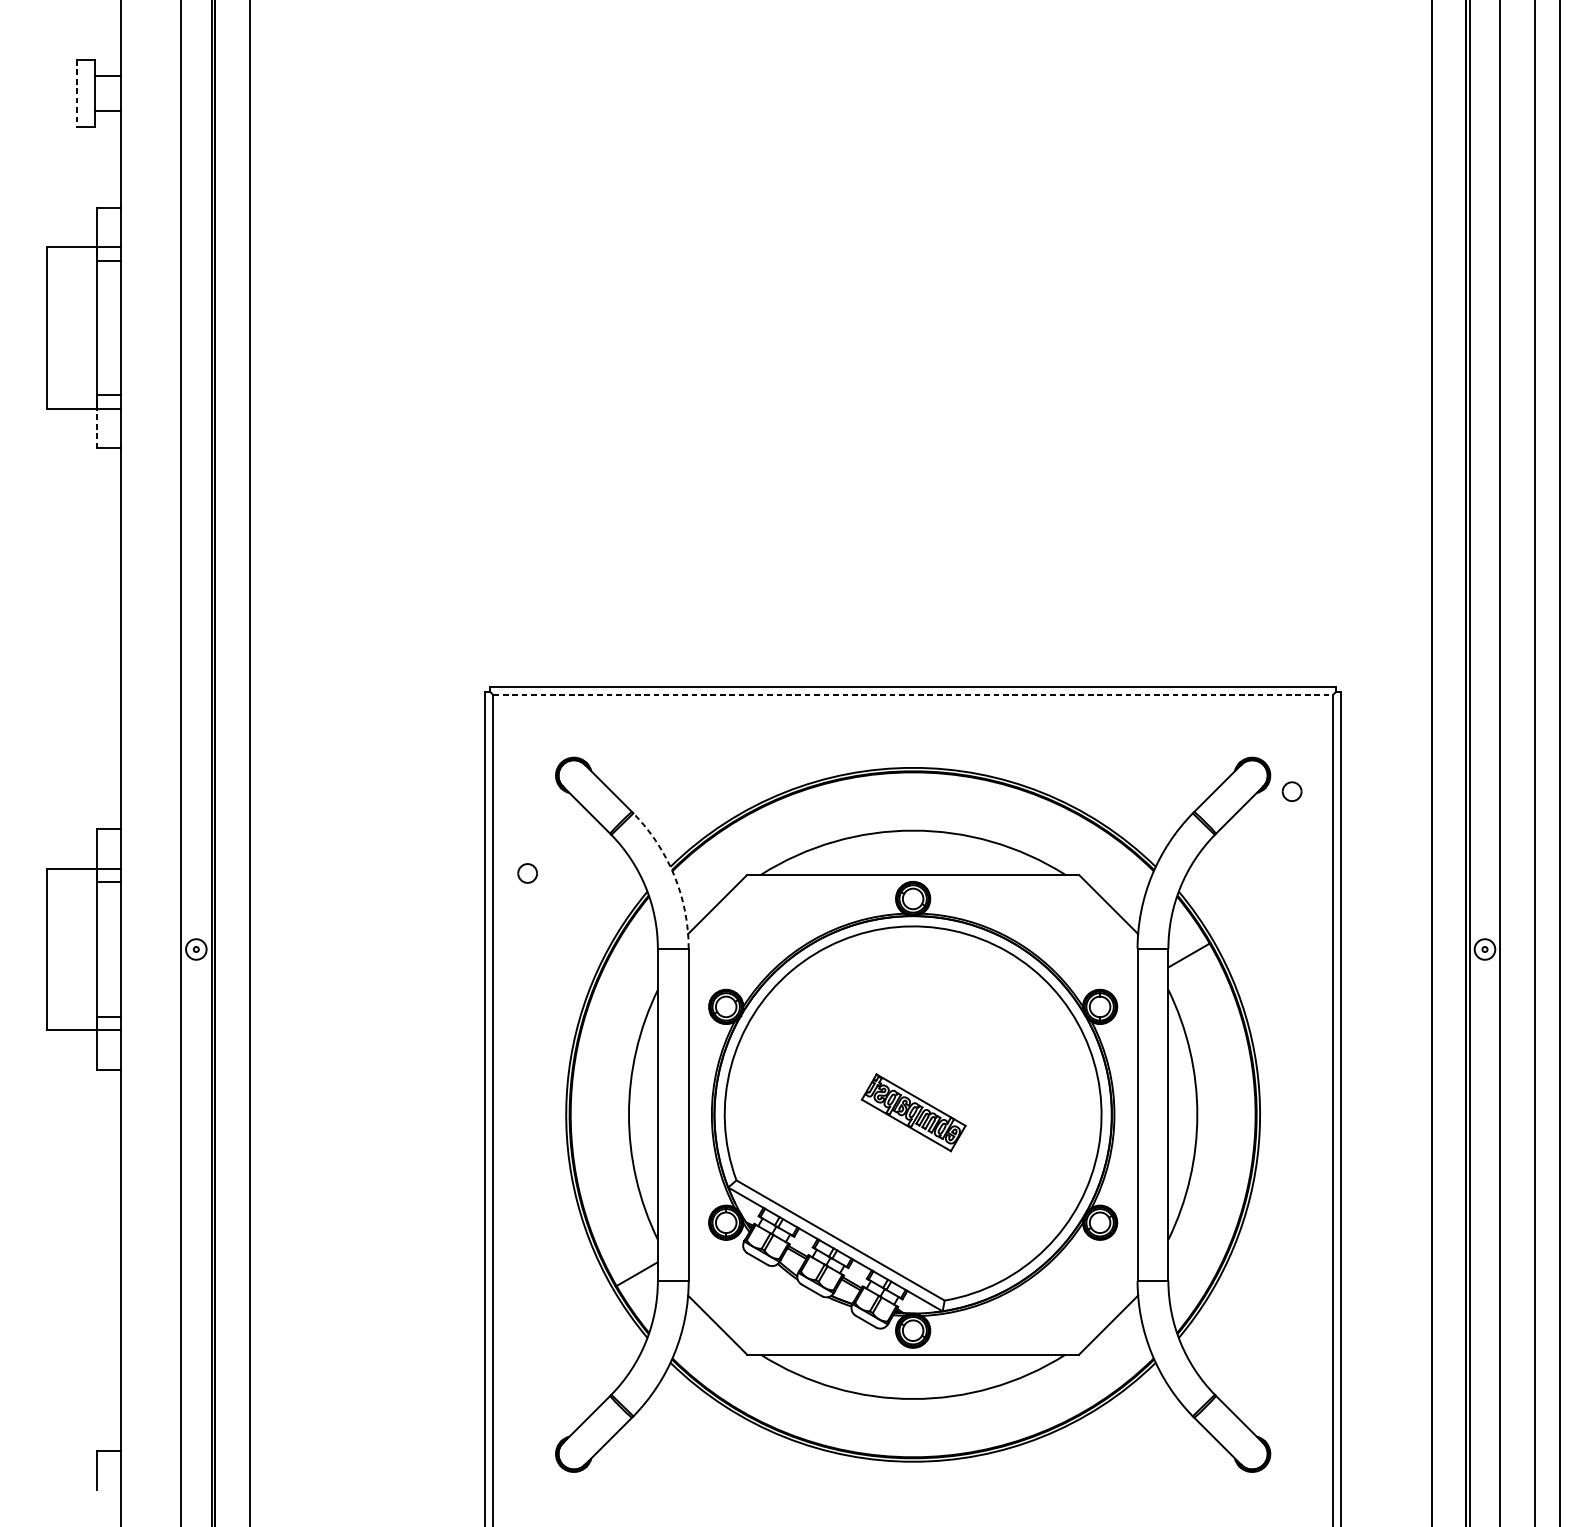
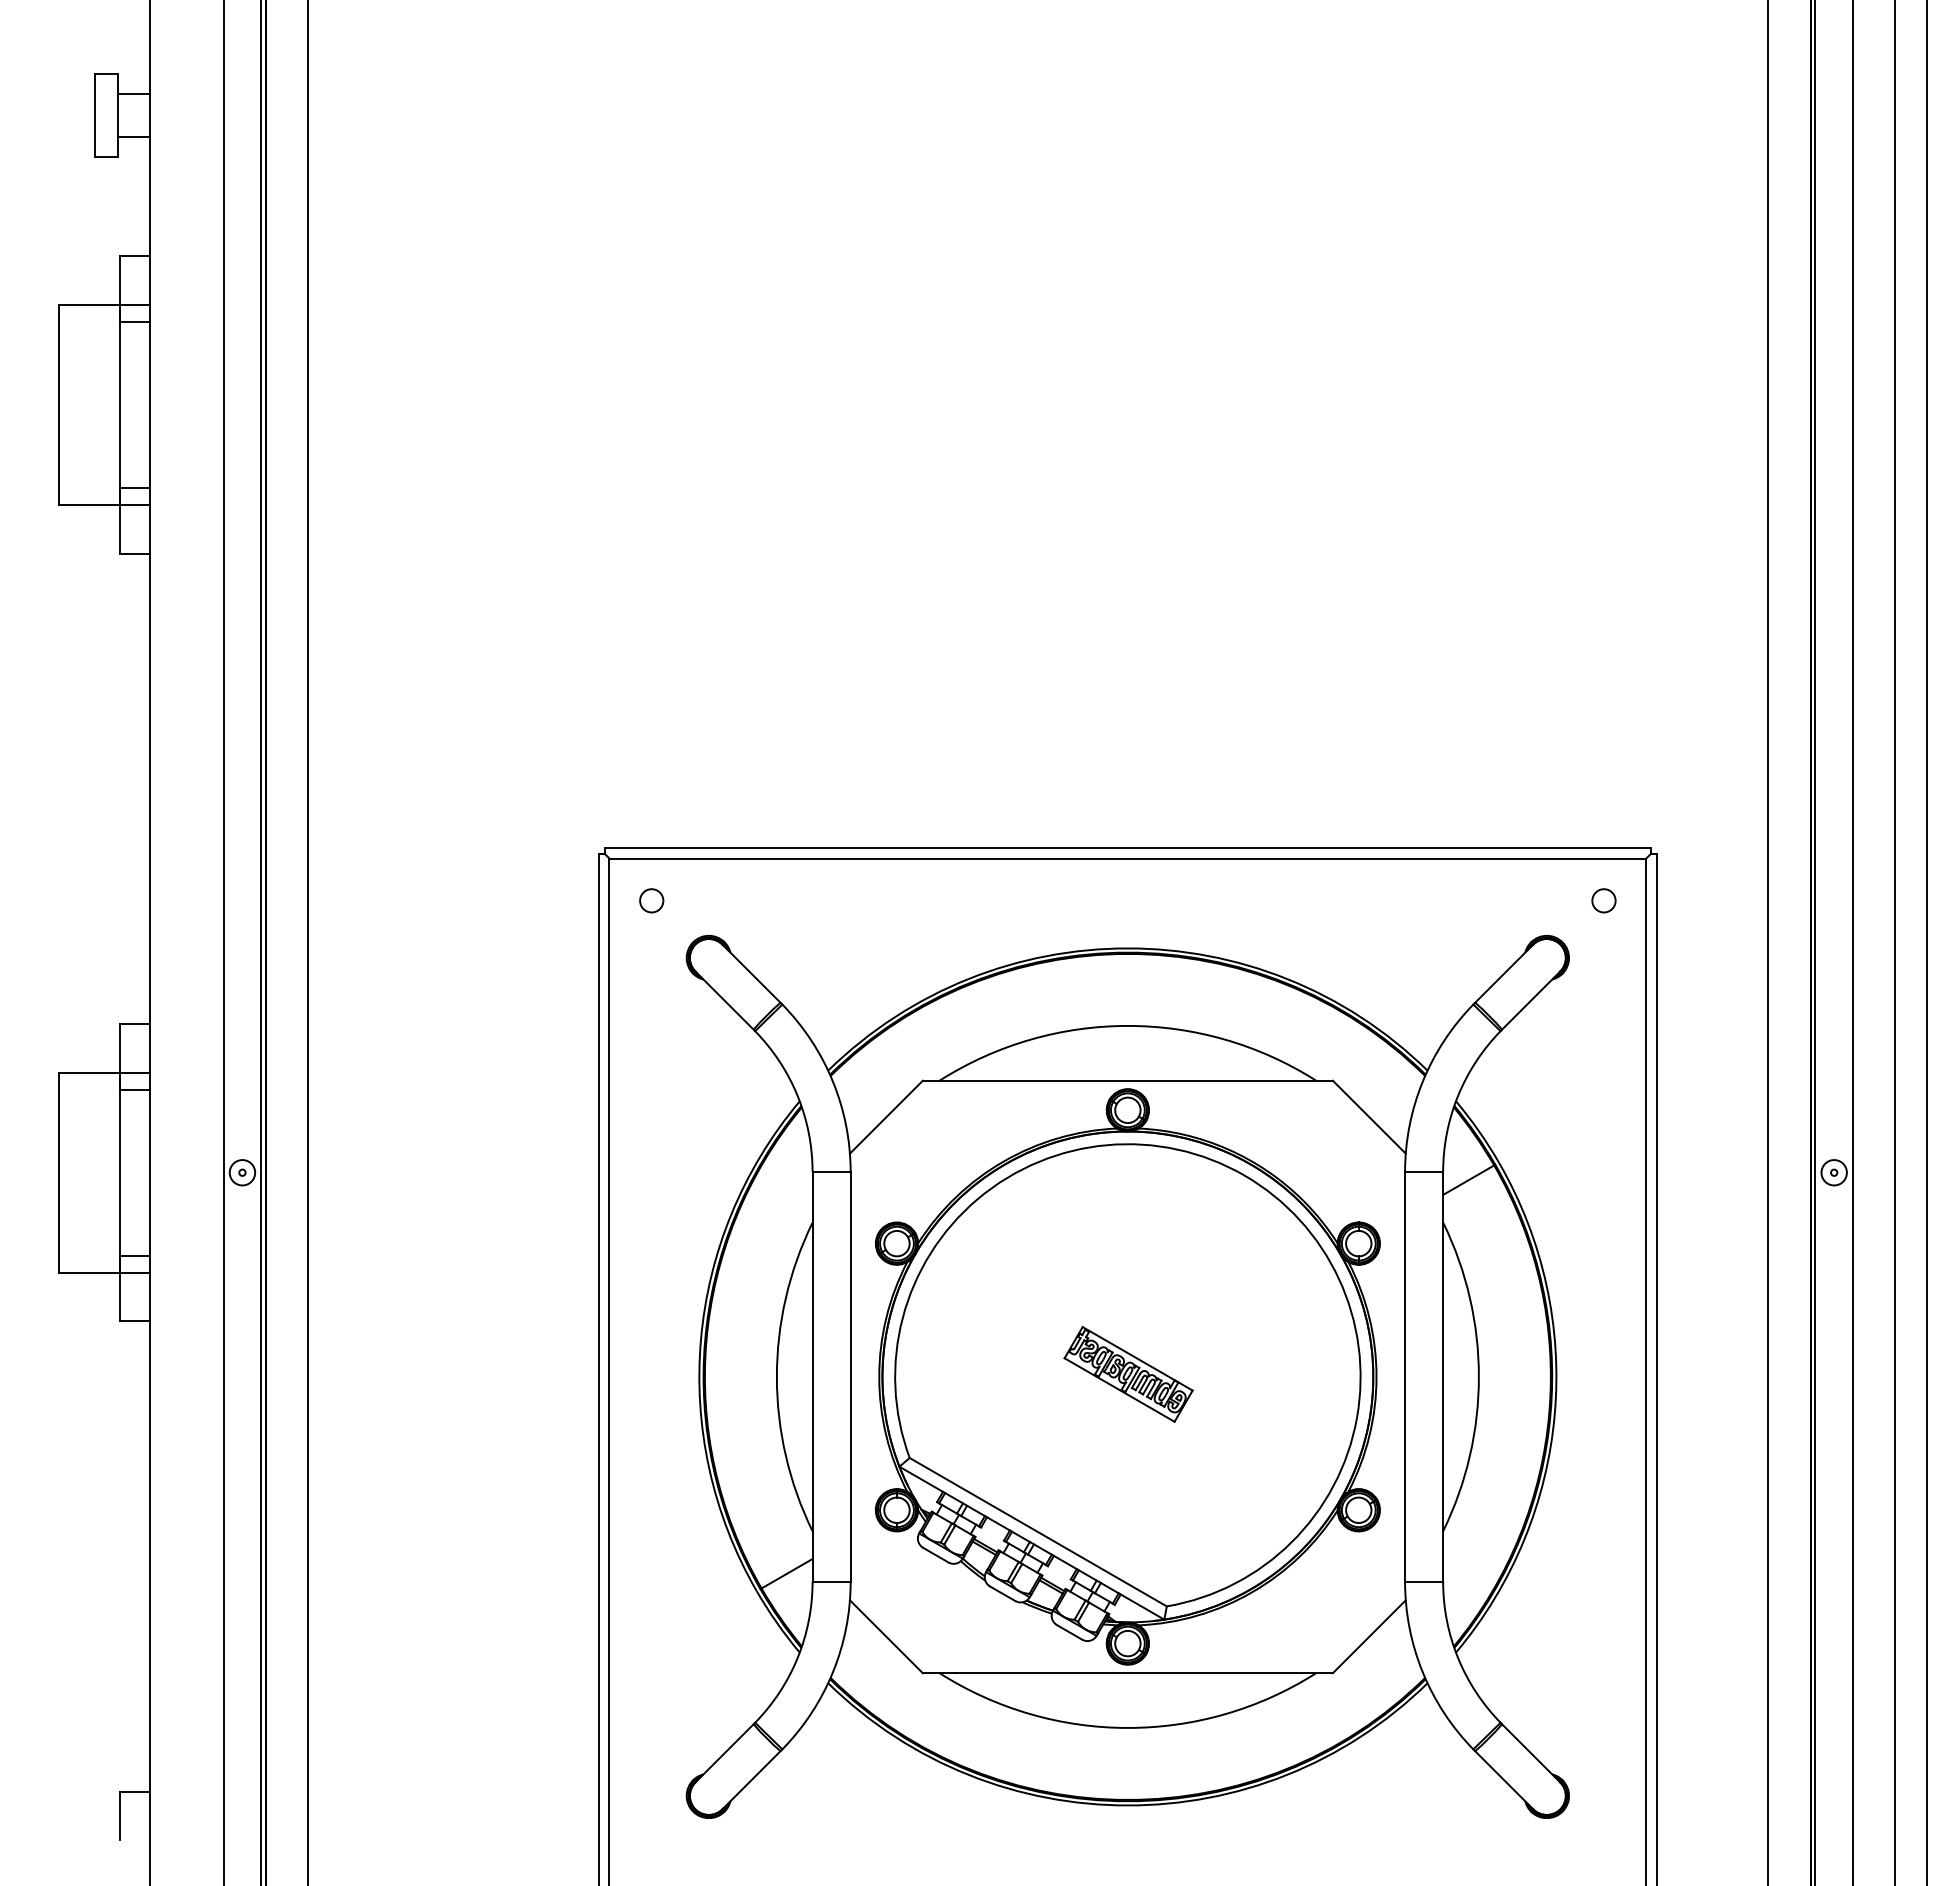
line: (76, 93) -> (94, 115), dashed -> solid
line: (97, 427) -> (120, 528), dashed -> solid
line: (913, 695) -> (1128, 858), dashed -> solid
part: (1291, 791) -> (1603, 900), moved
part: (527, 873) -> (651, 900), moved
arc: (674, 875) -> (832, 1081), dashed -> solid

